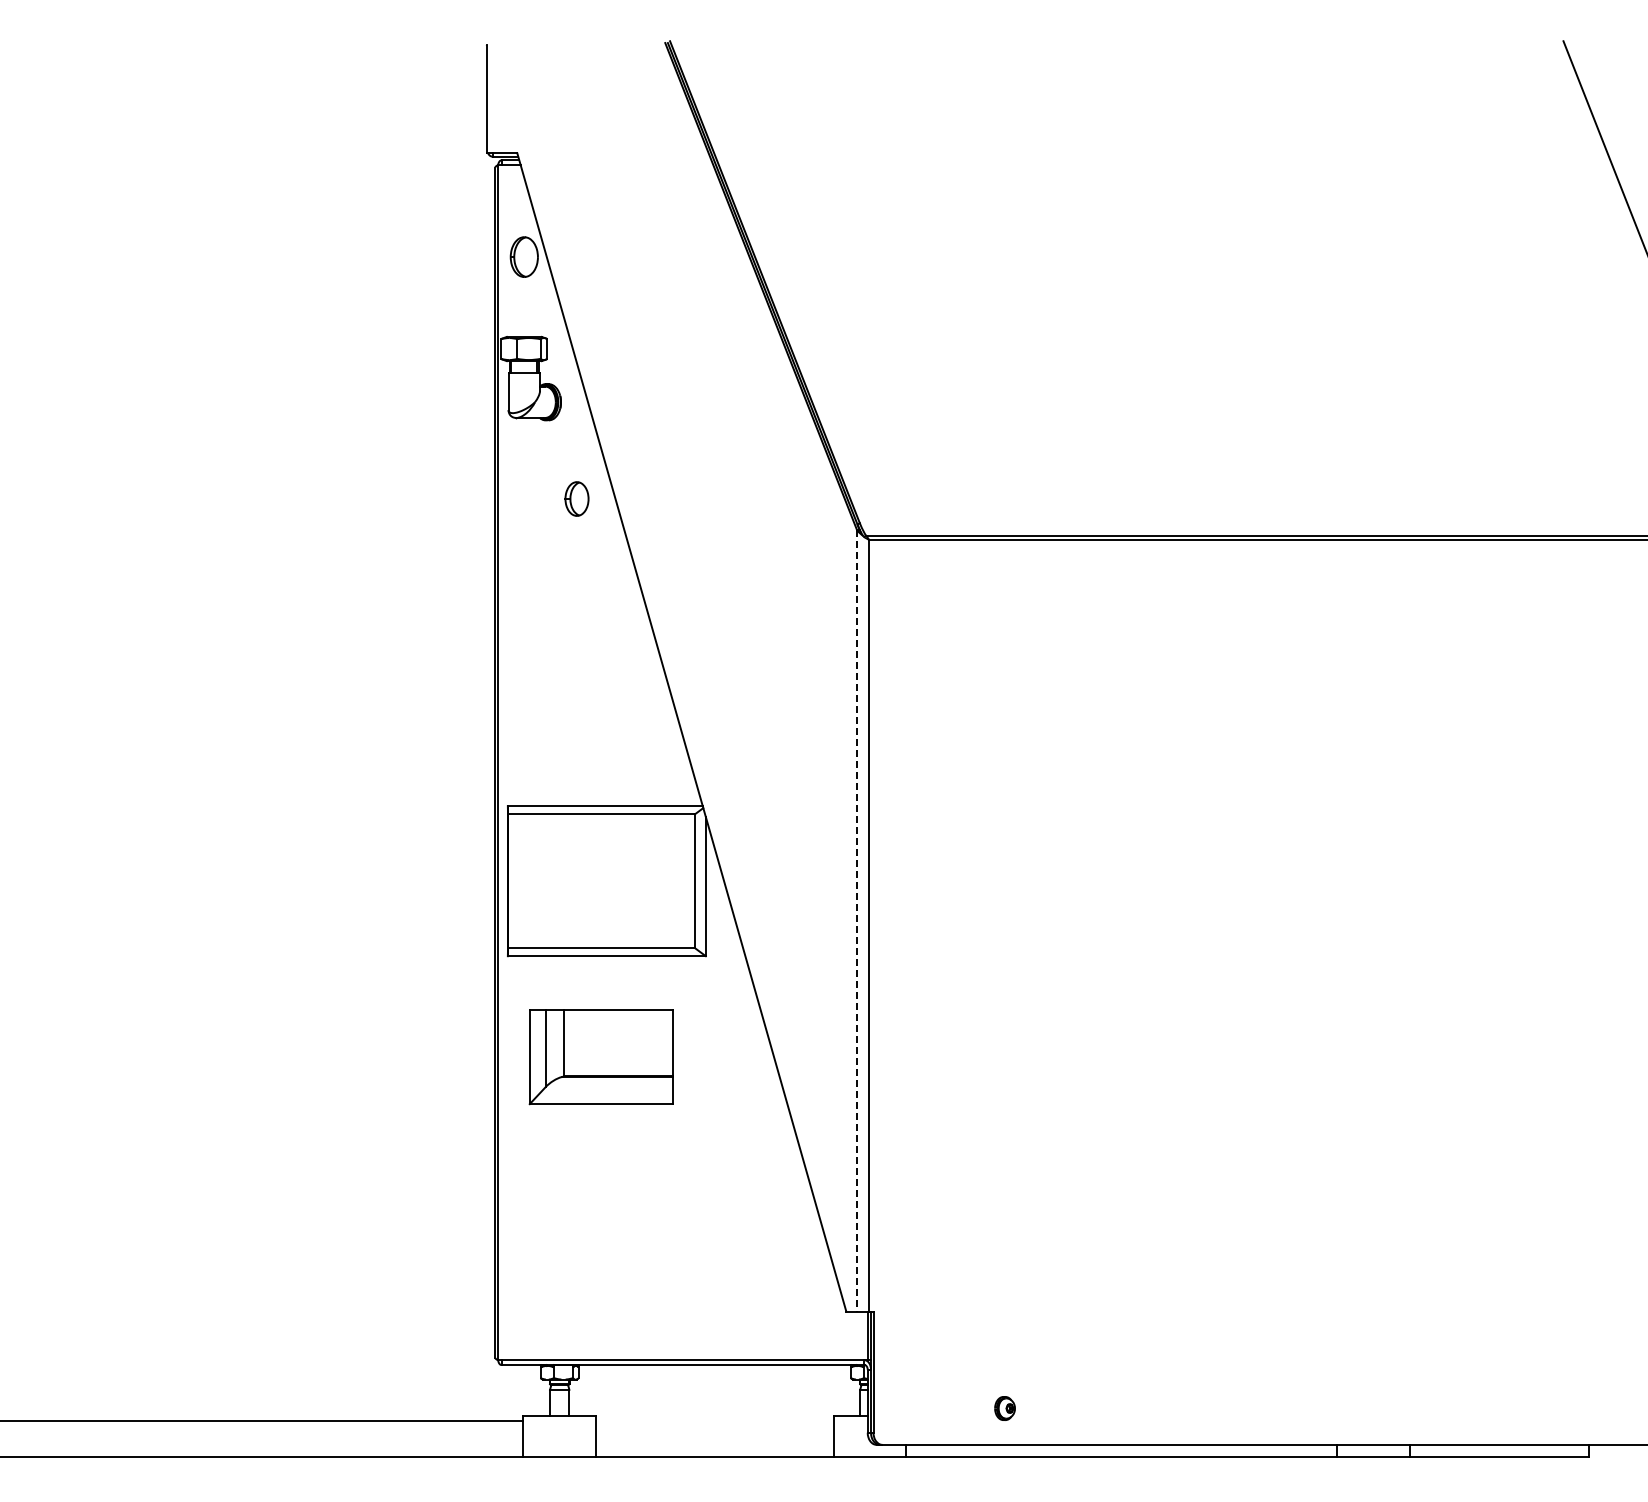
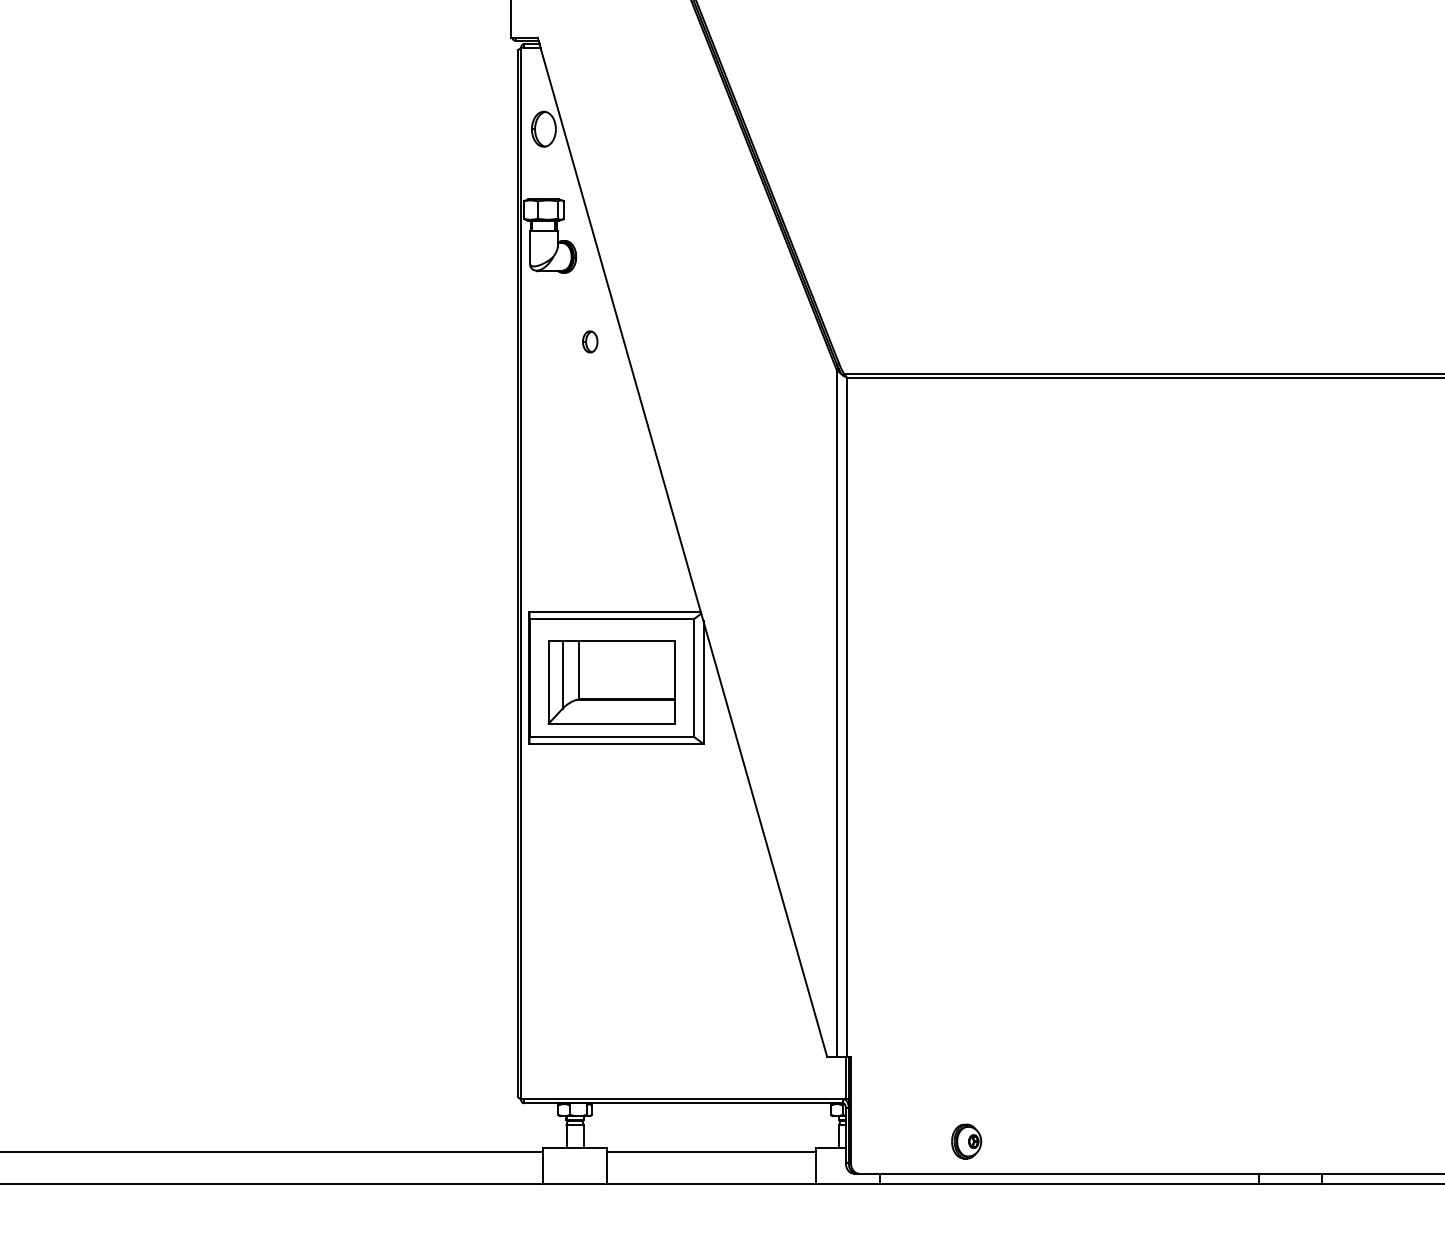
part: (576, 498) -> (589, 341), size x0.71
line: (857, 921) -> (836, 713), dashed -> solid
part: (600, 1057) -> (610, 682), moved
part: (1004, 1408) -> (966, 1141), size x1.67
line: (714, 1420) -> (711, 1152), added

